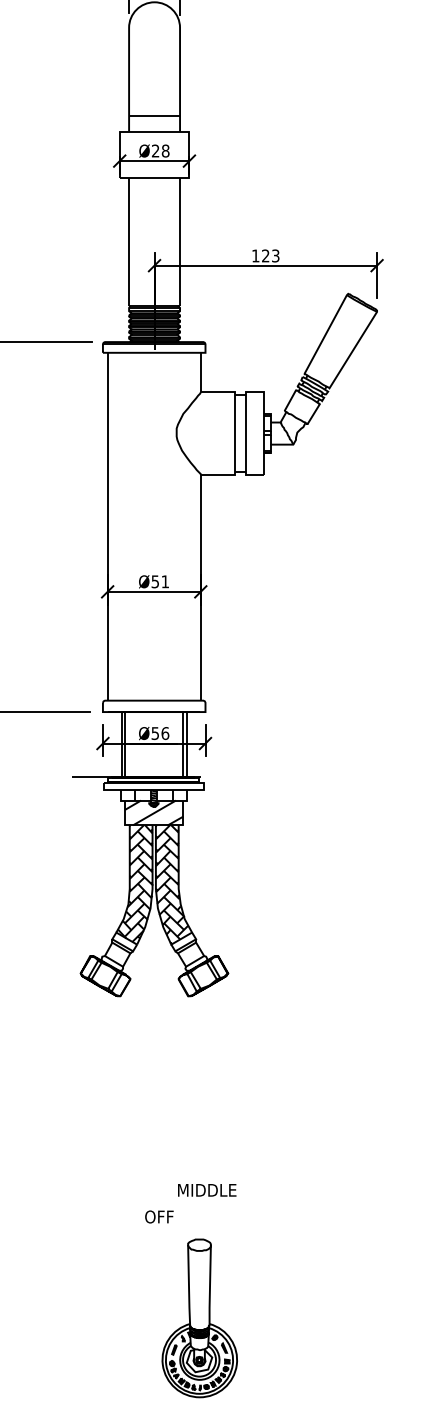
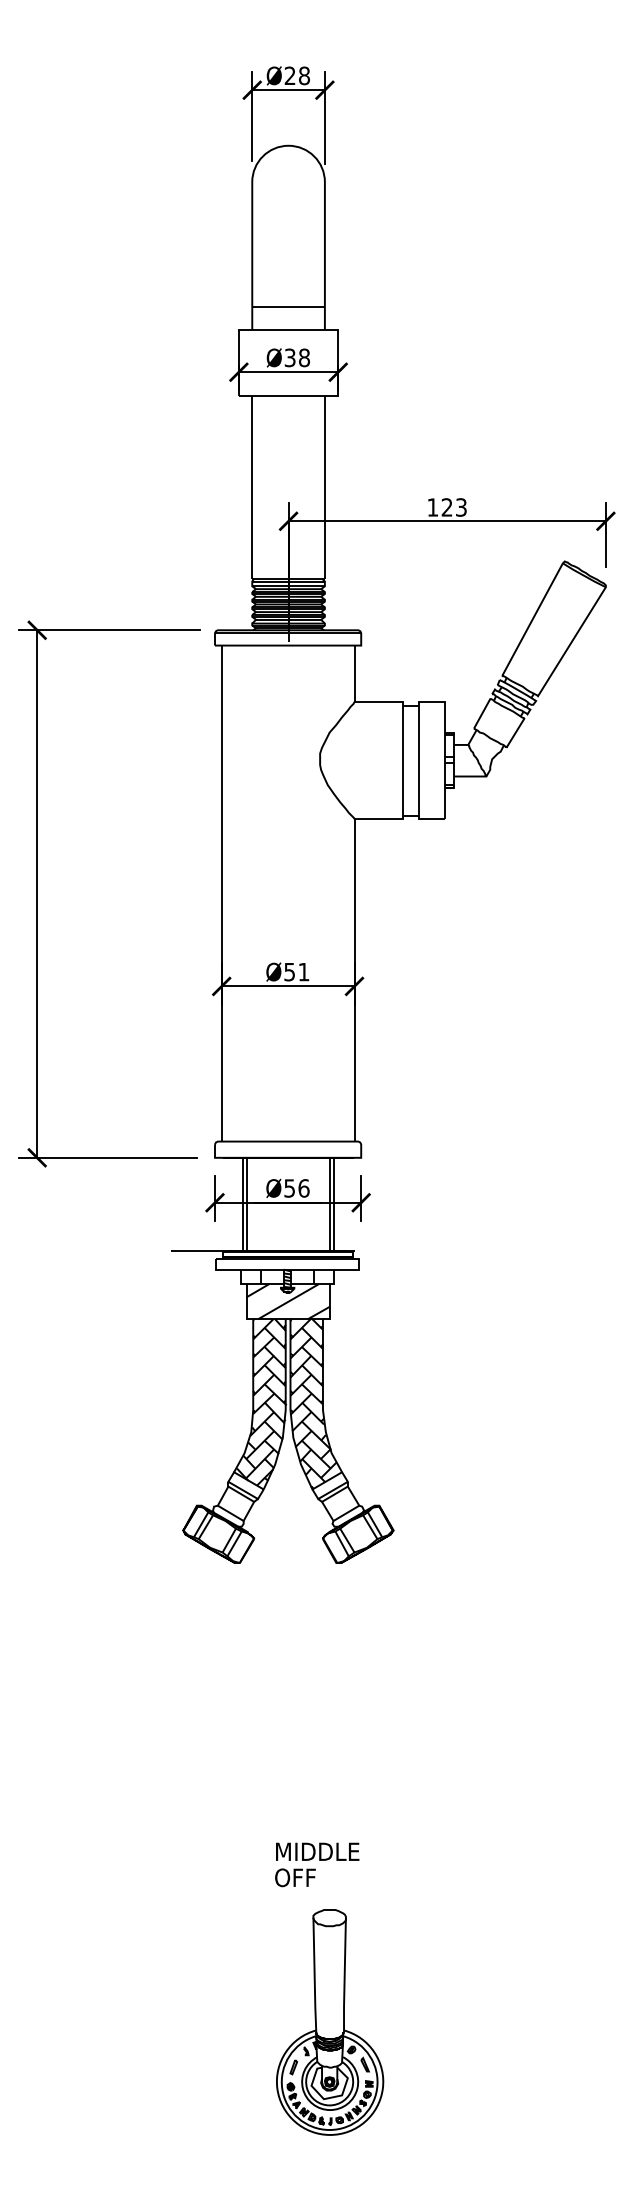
text: (155, 150) -> (289, 357), Ø28 -> Ø38
text: (207, 1190) -> (317, 1851), moved
part: (200, 1318) -> (330, 2022), moved

